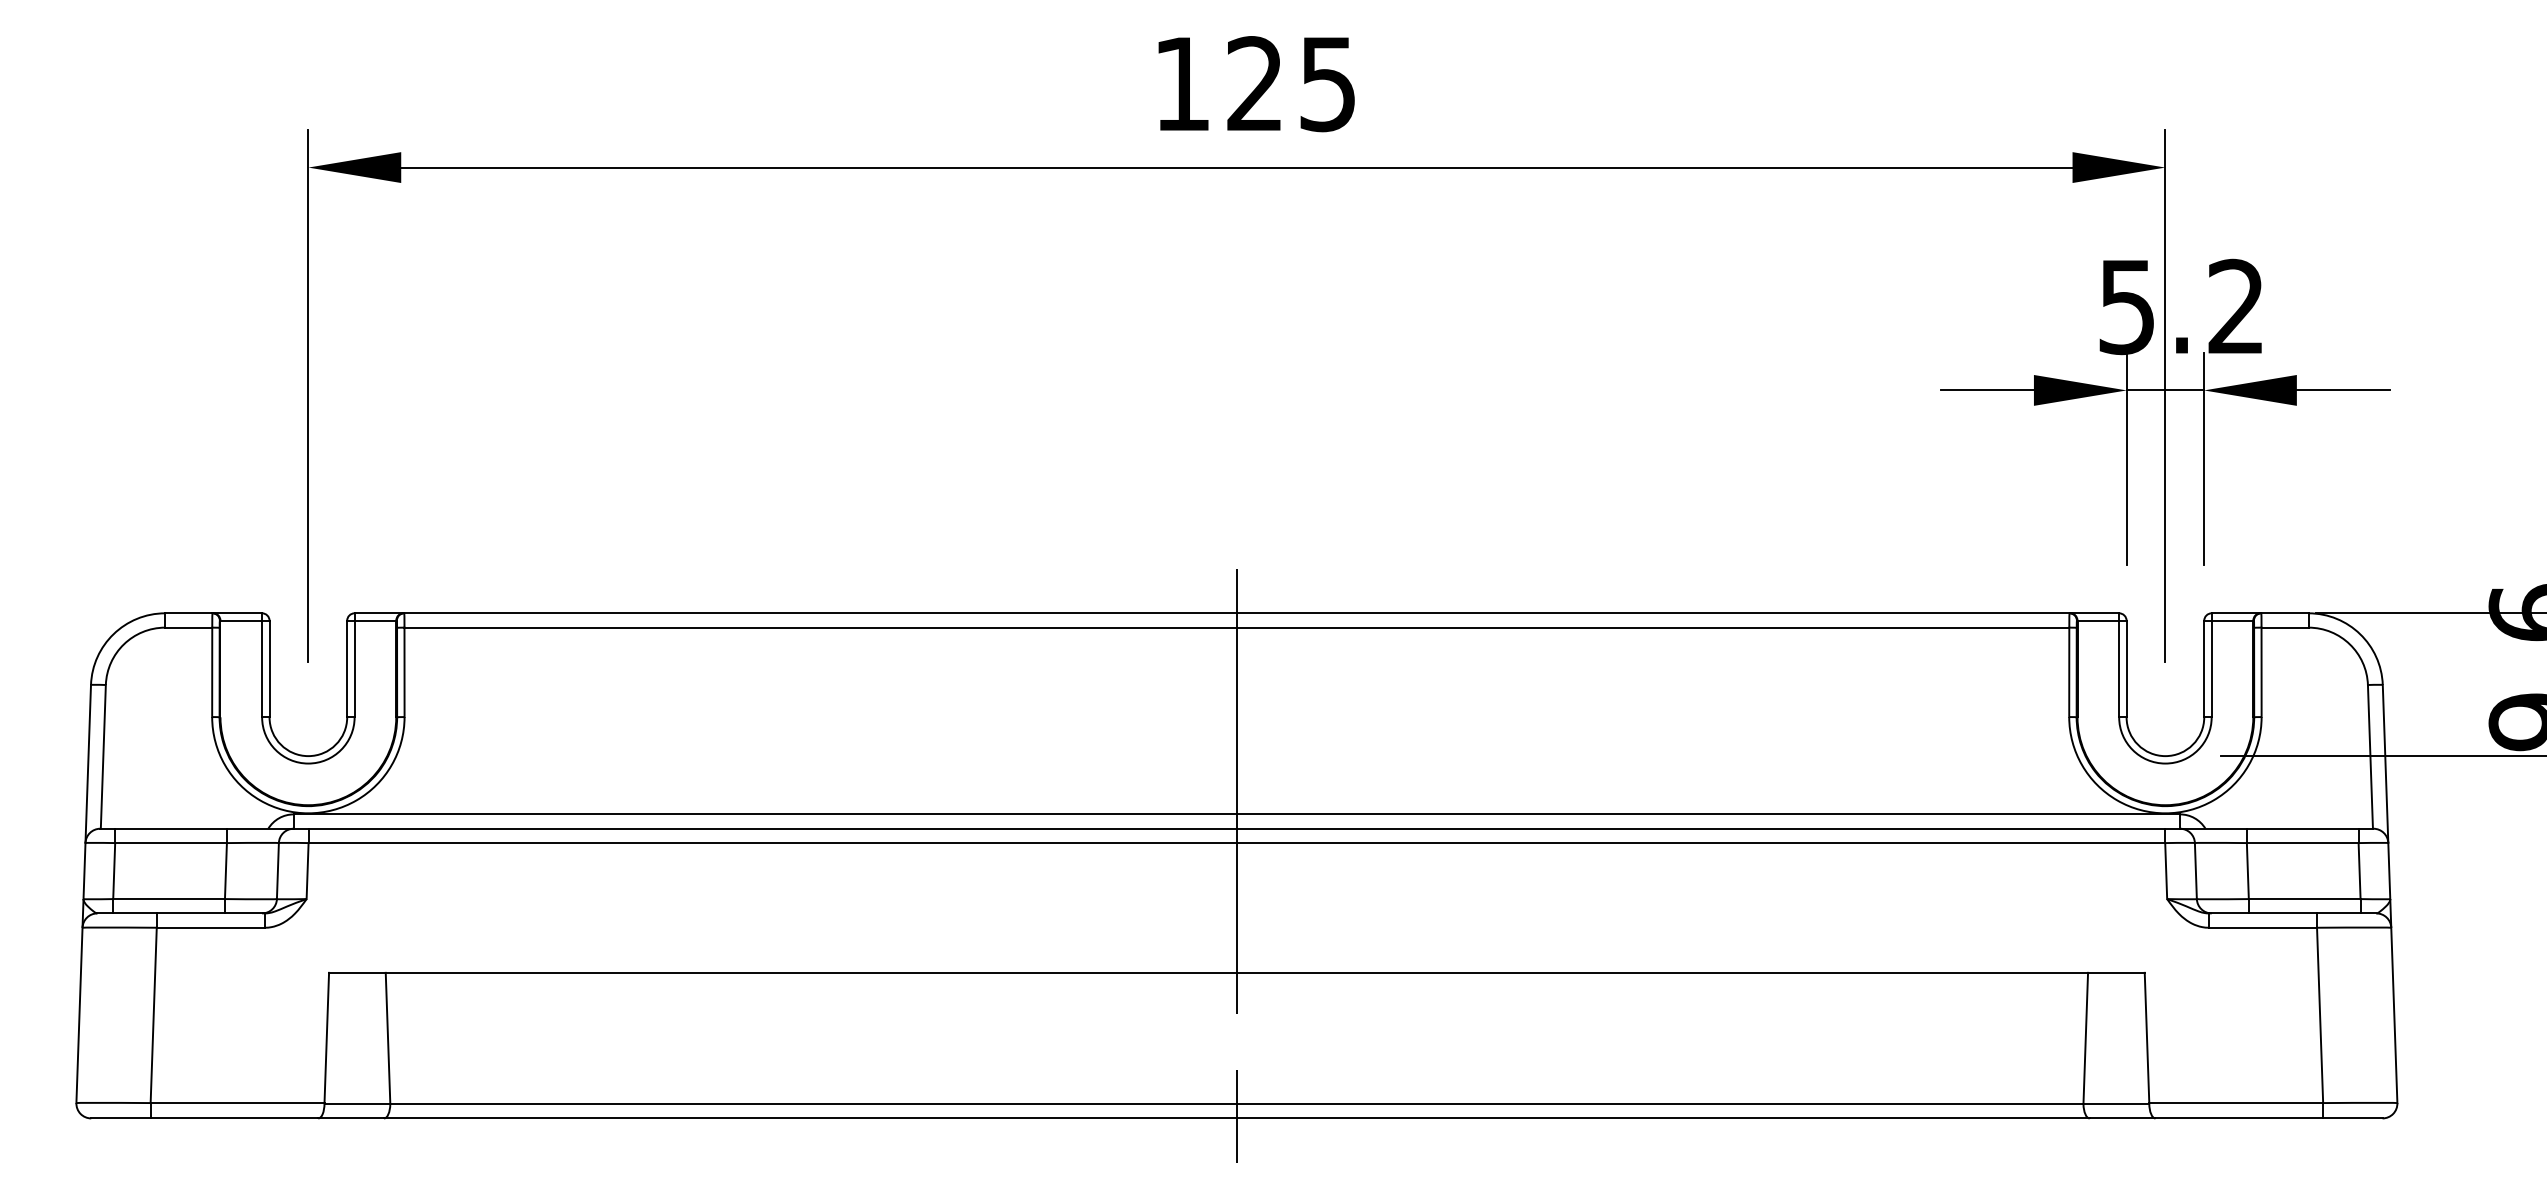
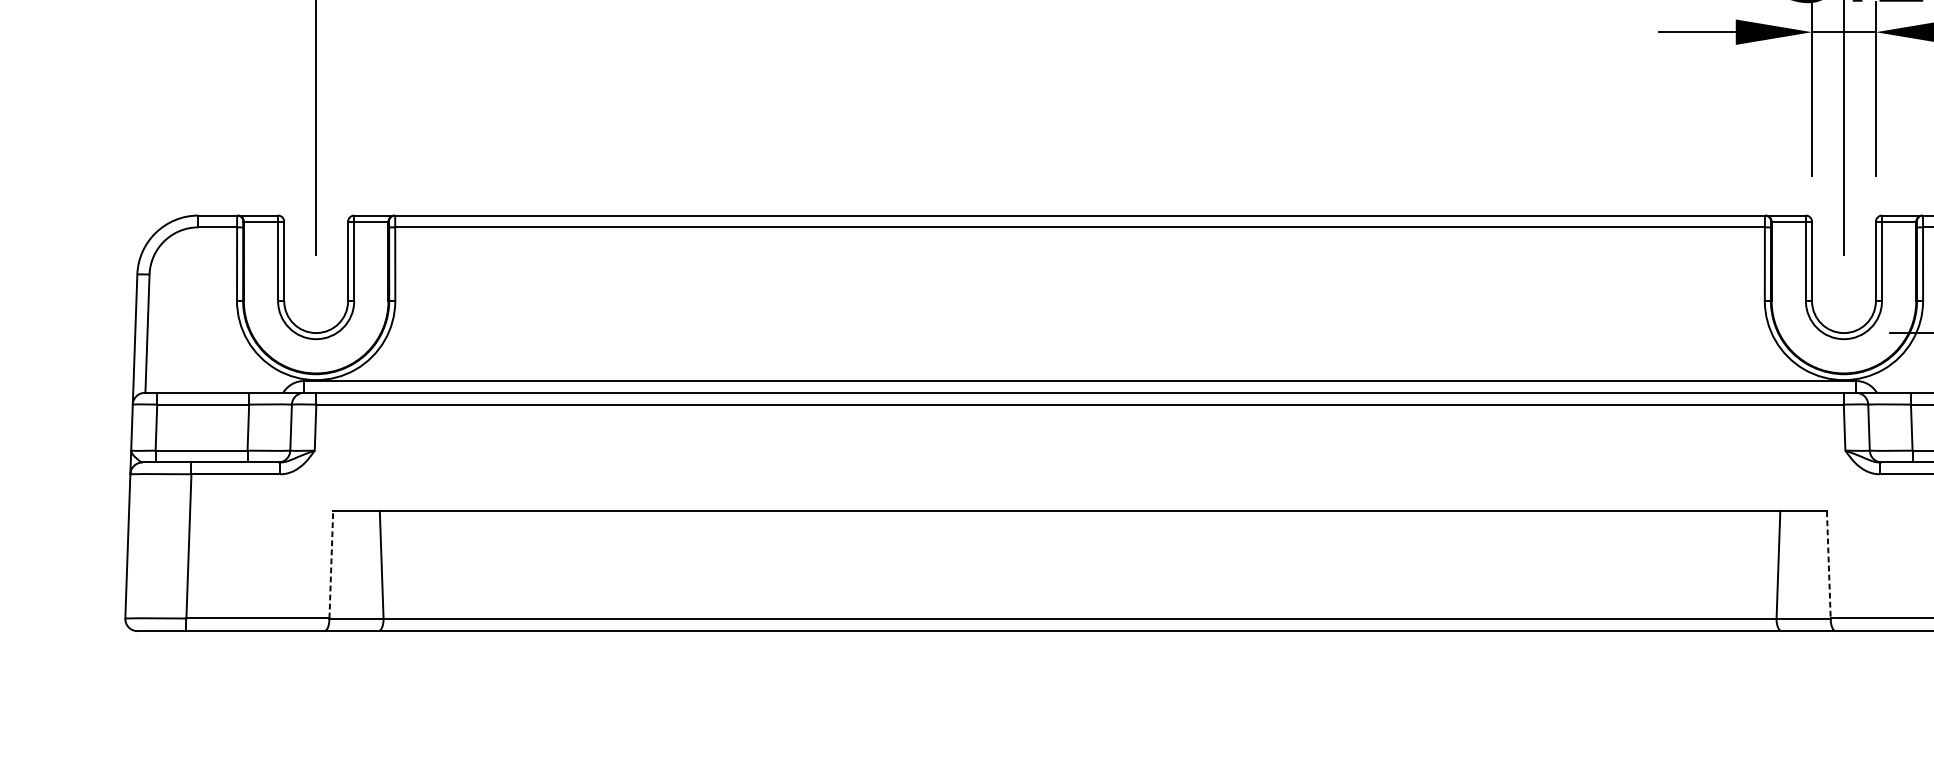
line: (1236, 865) -> (1079, 423), removed
line: (326, 1037) -> (331, 564), solid -> dashed
line: (2147, 1038) -> (1829, 565), solid -> dashed

